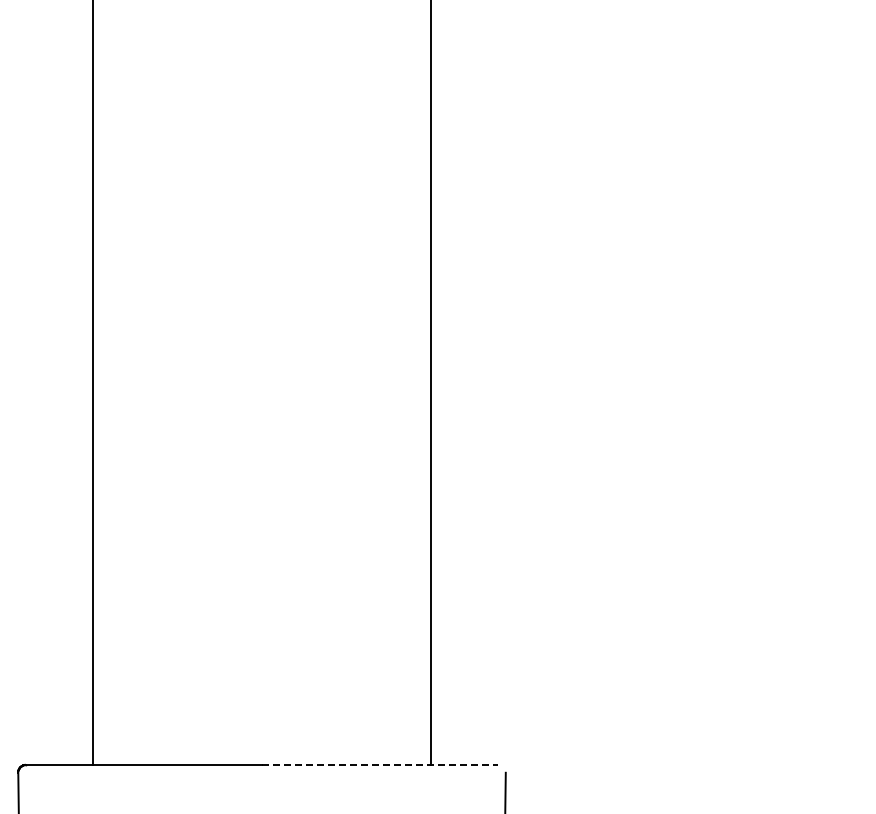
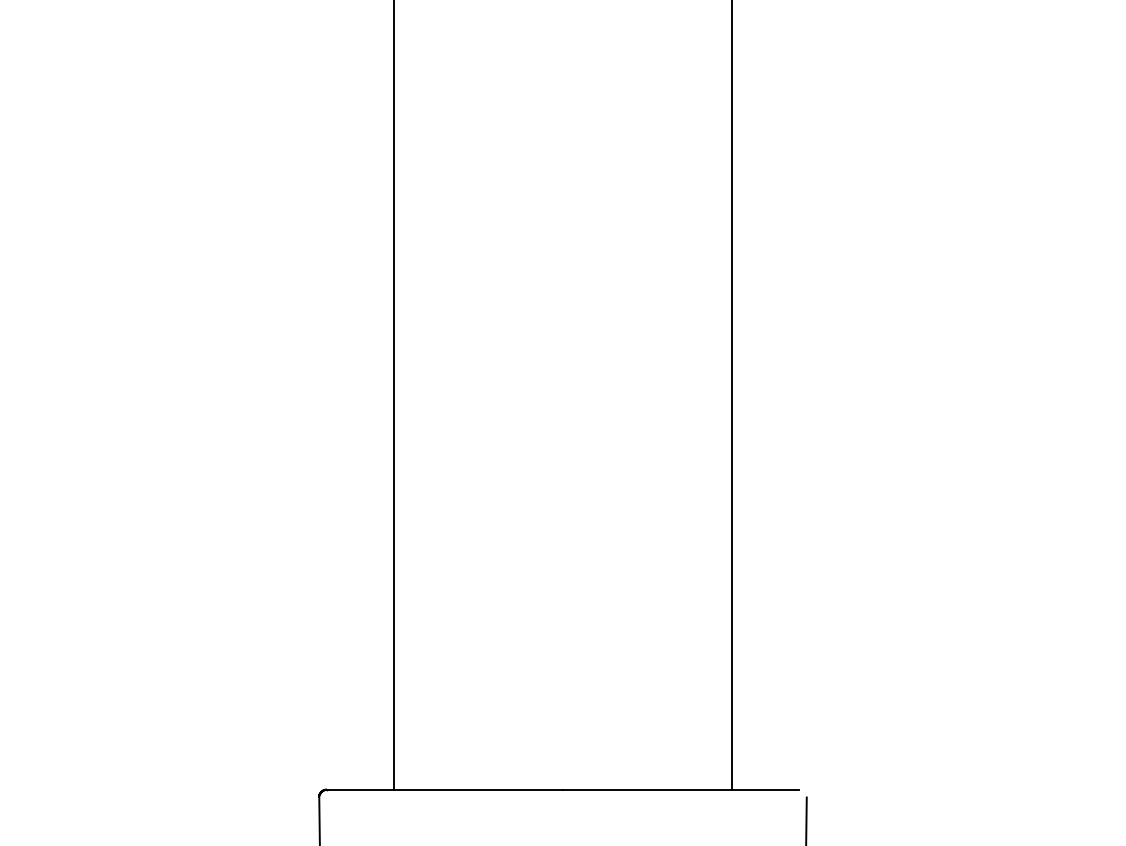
line: (380, 764) -> (681, 789), dashed -> solid

